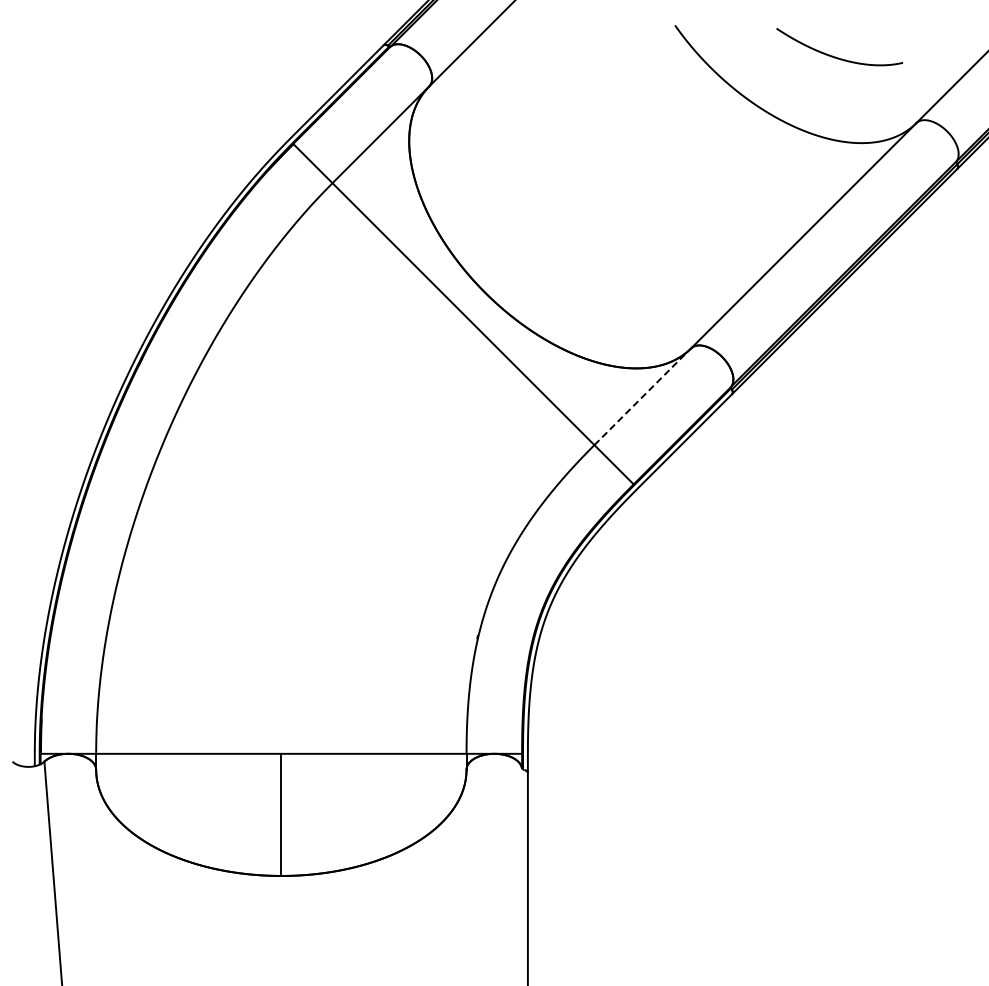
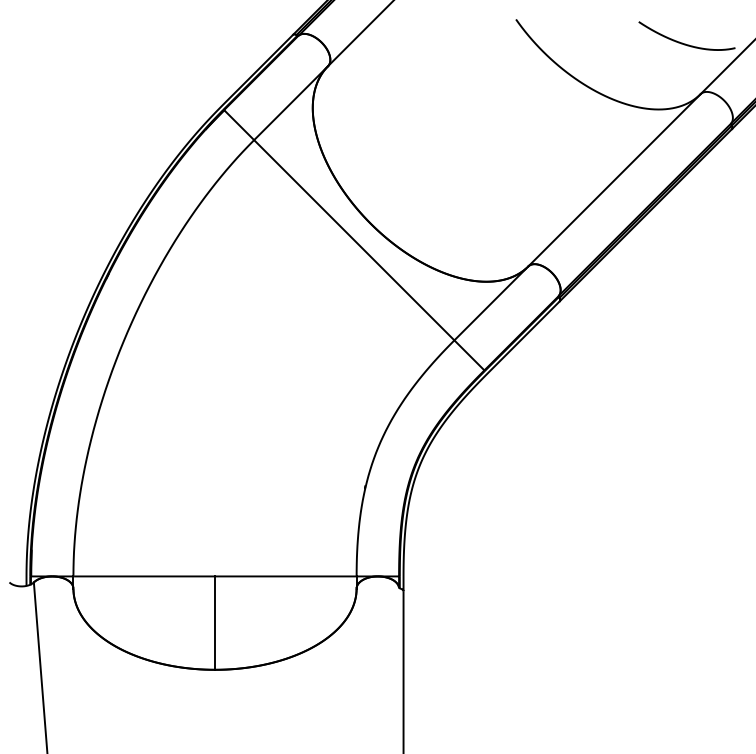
curve: (835, 56) -> (683, 43), moved
line: (643, 396) -> (491, 303), dashed -> solid

